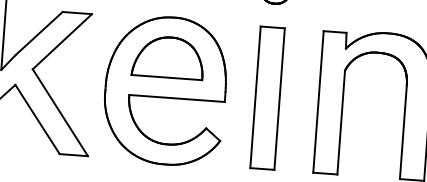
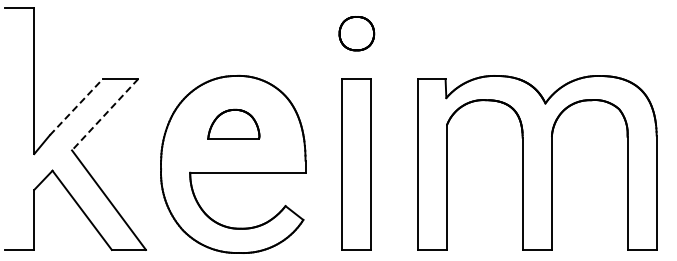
line: (39, 33) -> (76, 107), solid -> dashed
line: (62, 41) -> (105, 114), solid -> dashed
part: (168, 57) -> (233, 124), size x0.6

